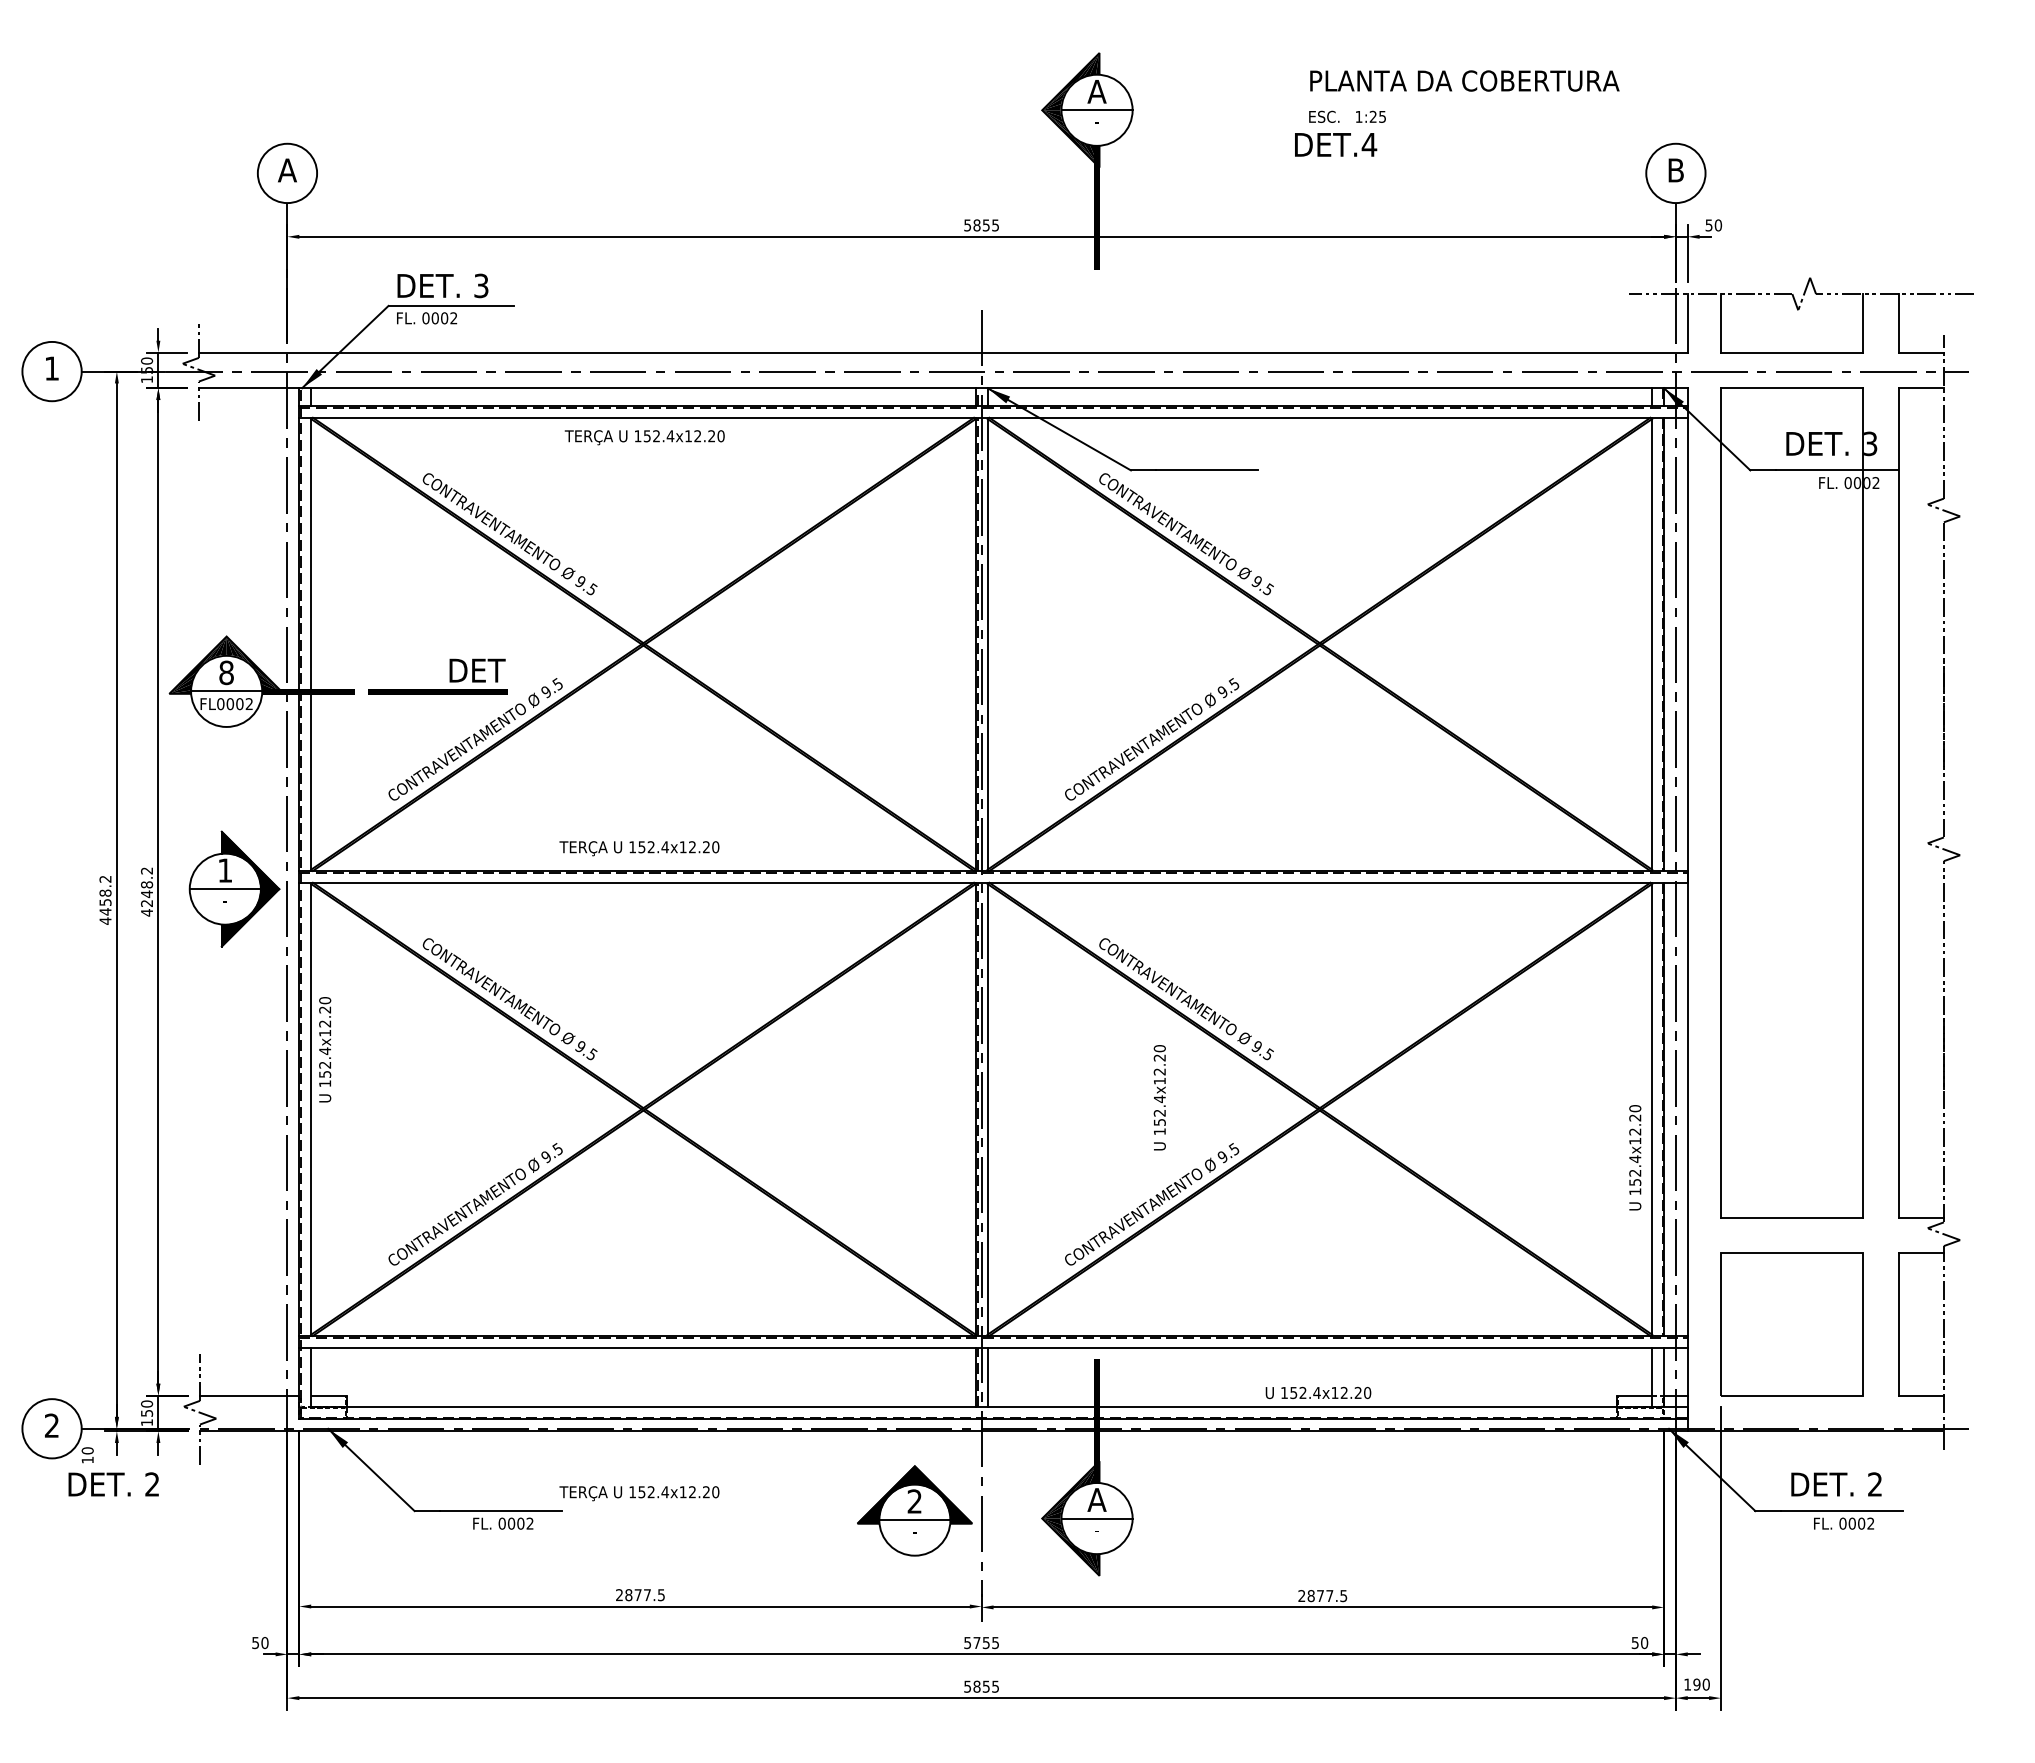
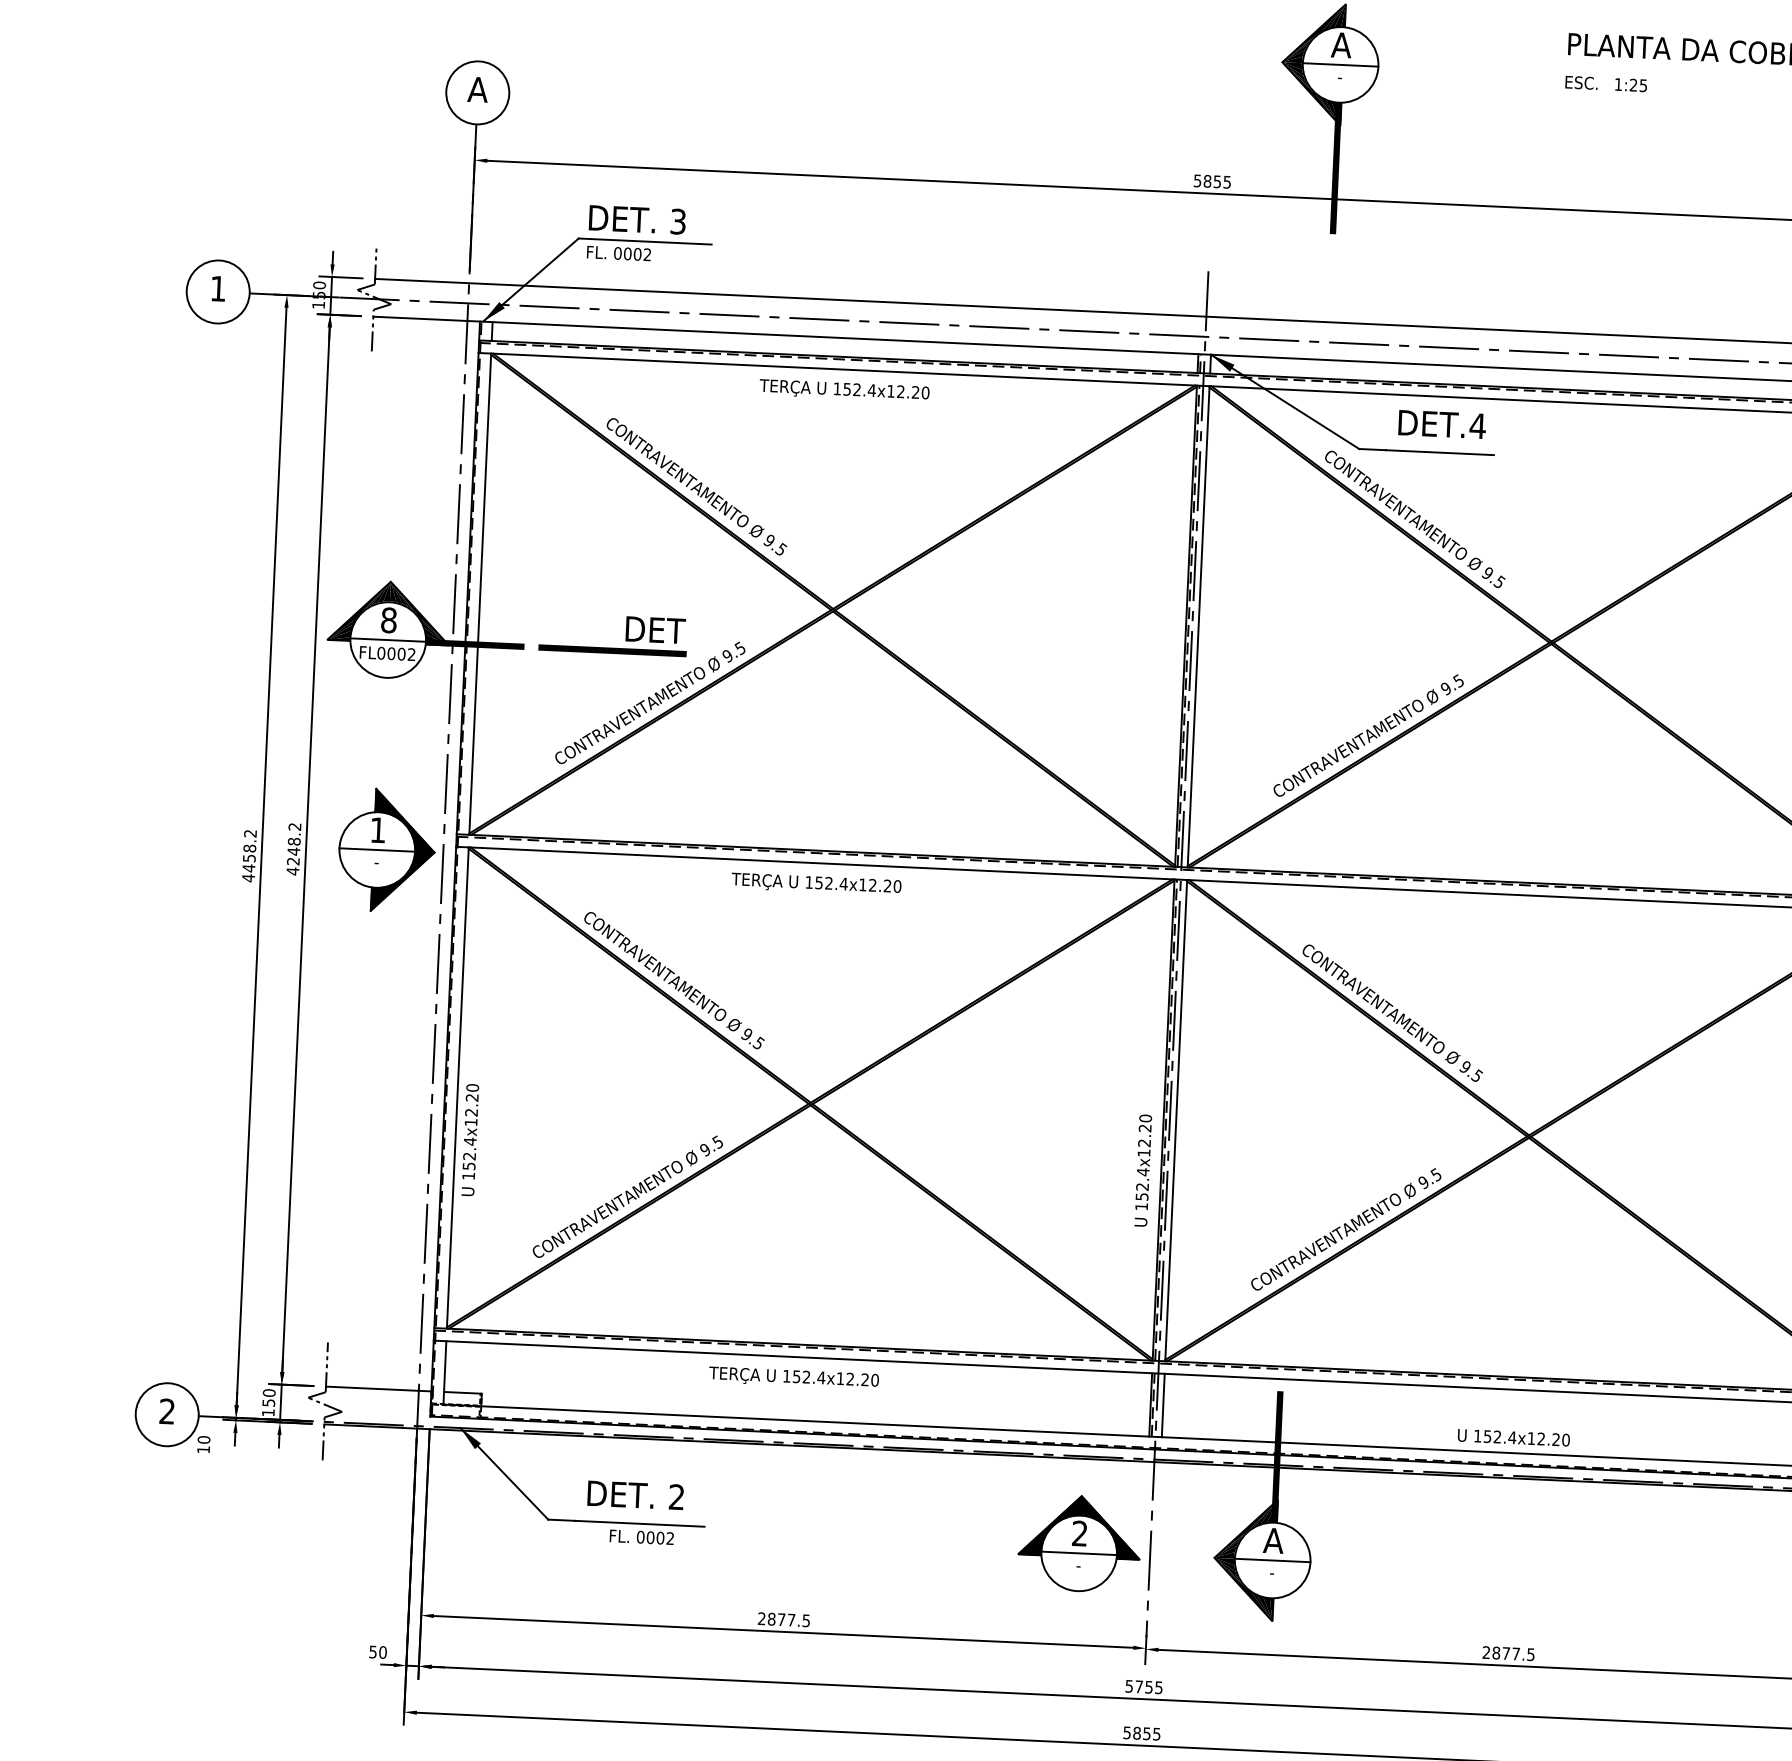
text: (1336, 144) -> (1442, 424), moved
text: (639, 848) -> (816, 884), moved
text: (325, 1049) -> (470, 1139), moved
text: (1159, 1097) -> (1142, 1170), moved
text: (113, 1484) -> (635, 1495), moved
text: (639, 1493) -> (794, 1378), moved

